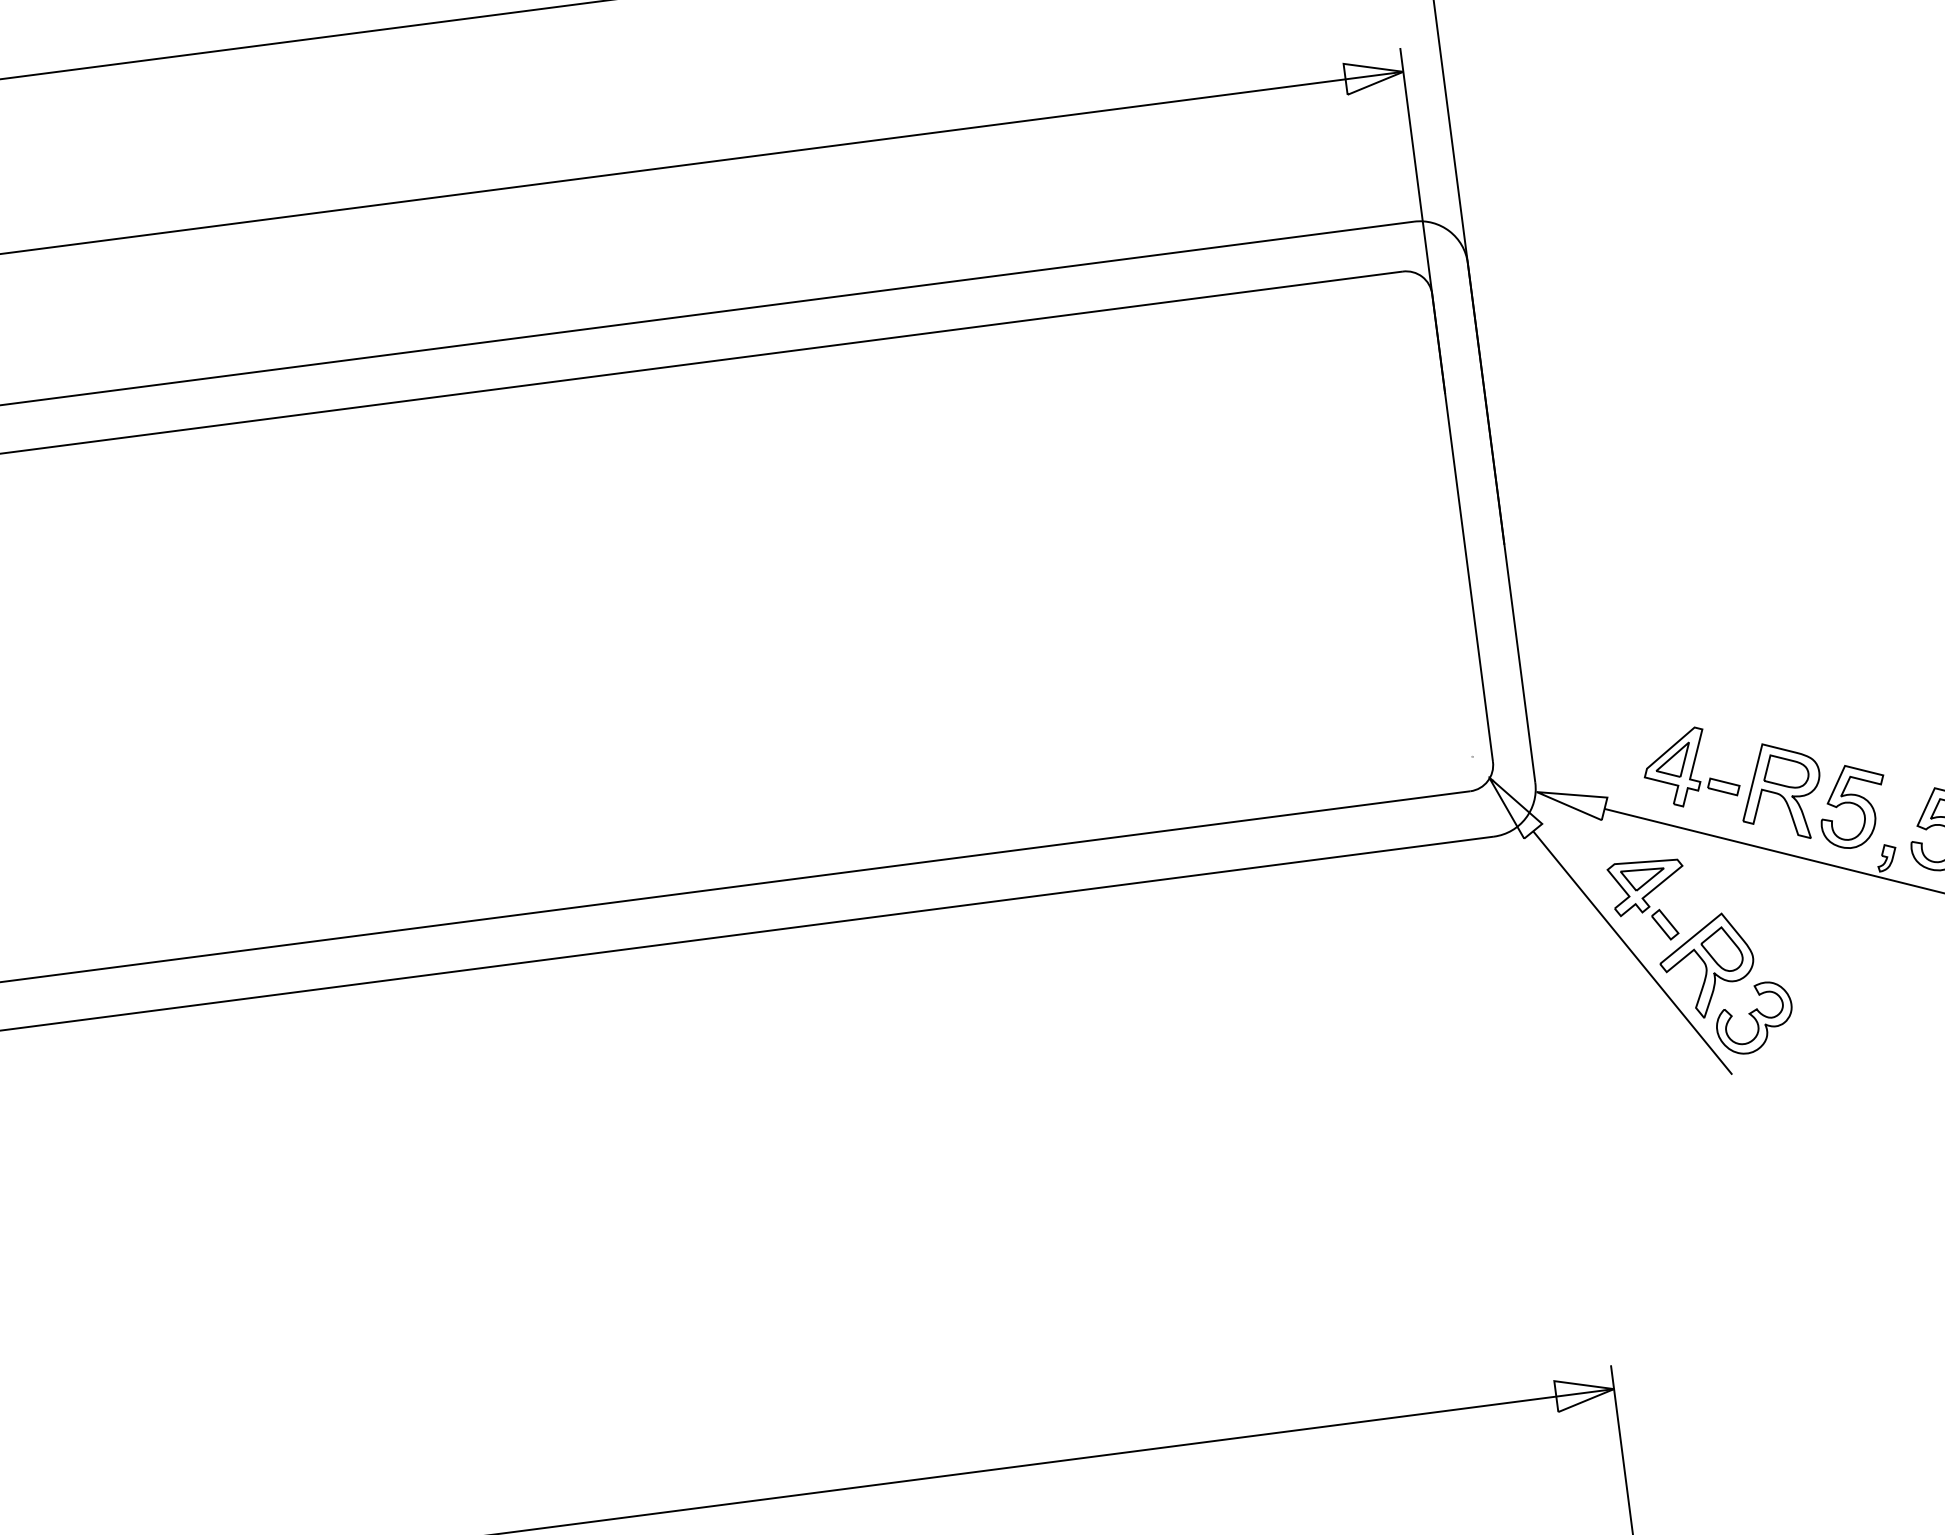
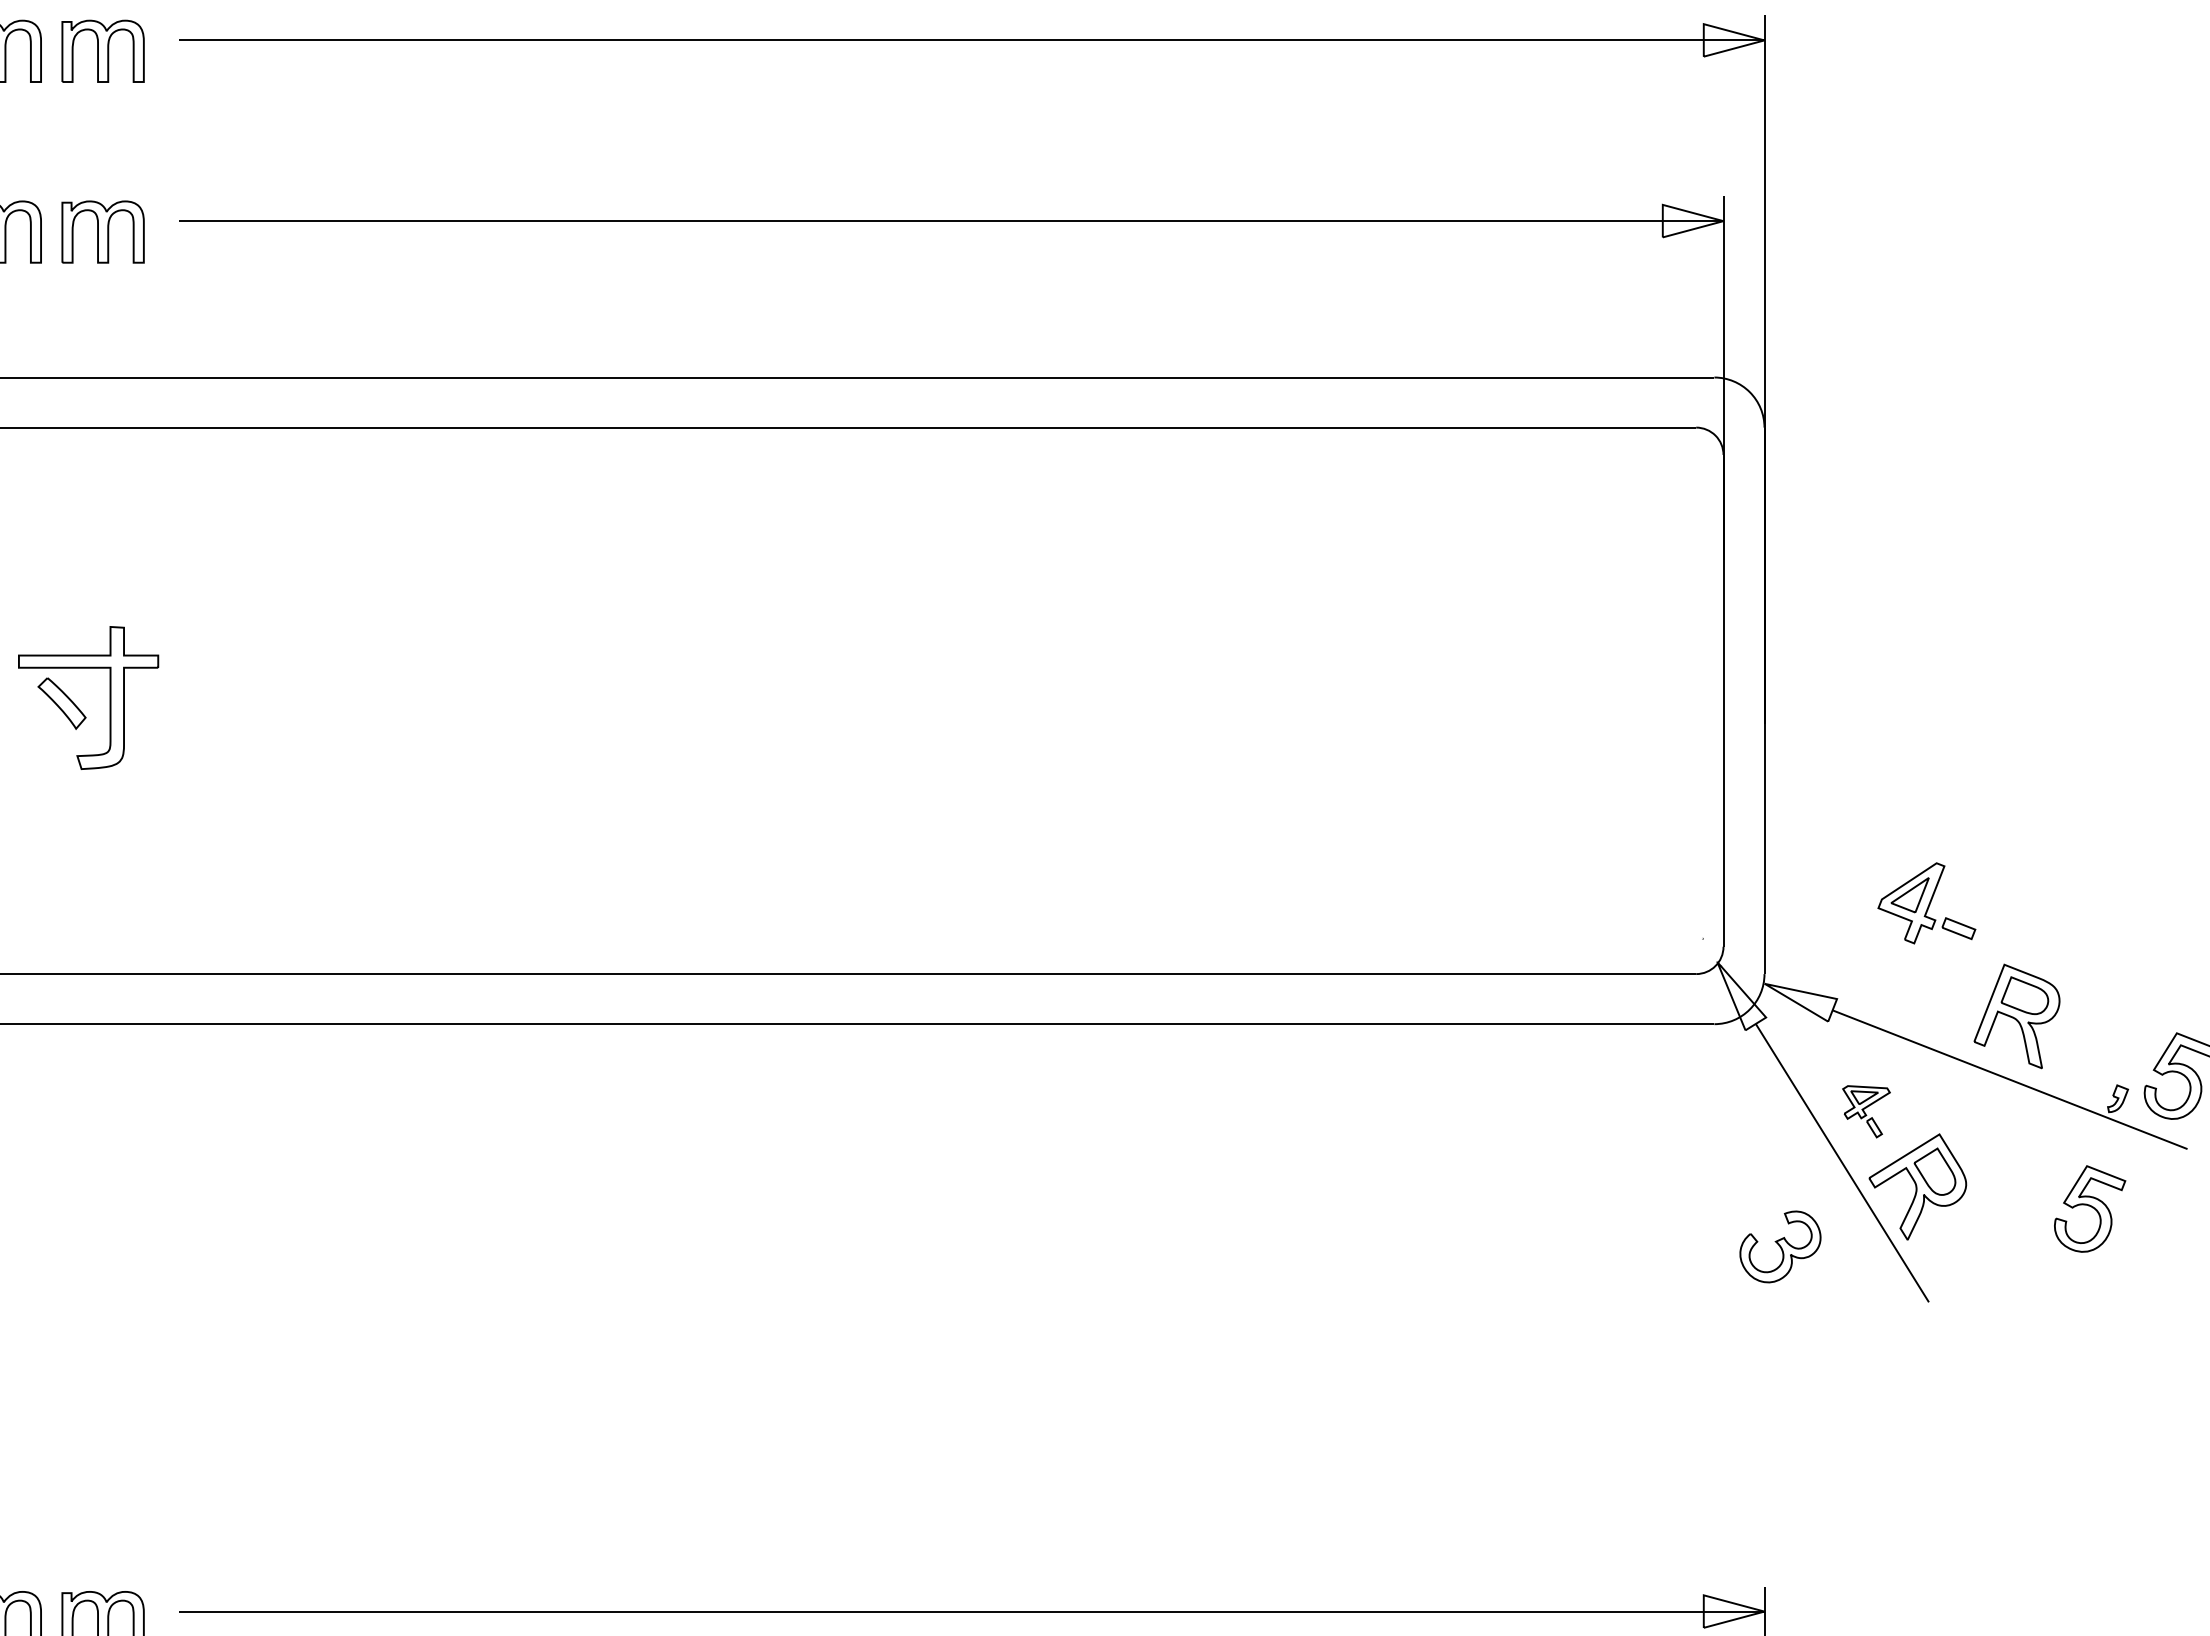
part: (1689, 767) -> (1926, 903), moved
part: (1853, 805) -> (2090, 1208), moved
part: (1649, 900) -> (1866, 1111), size x0.6
part: (1754, 1017) -> (1780, 1246), moved

